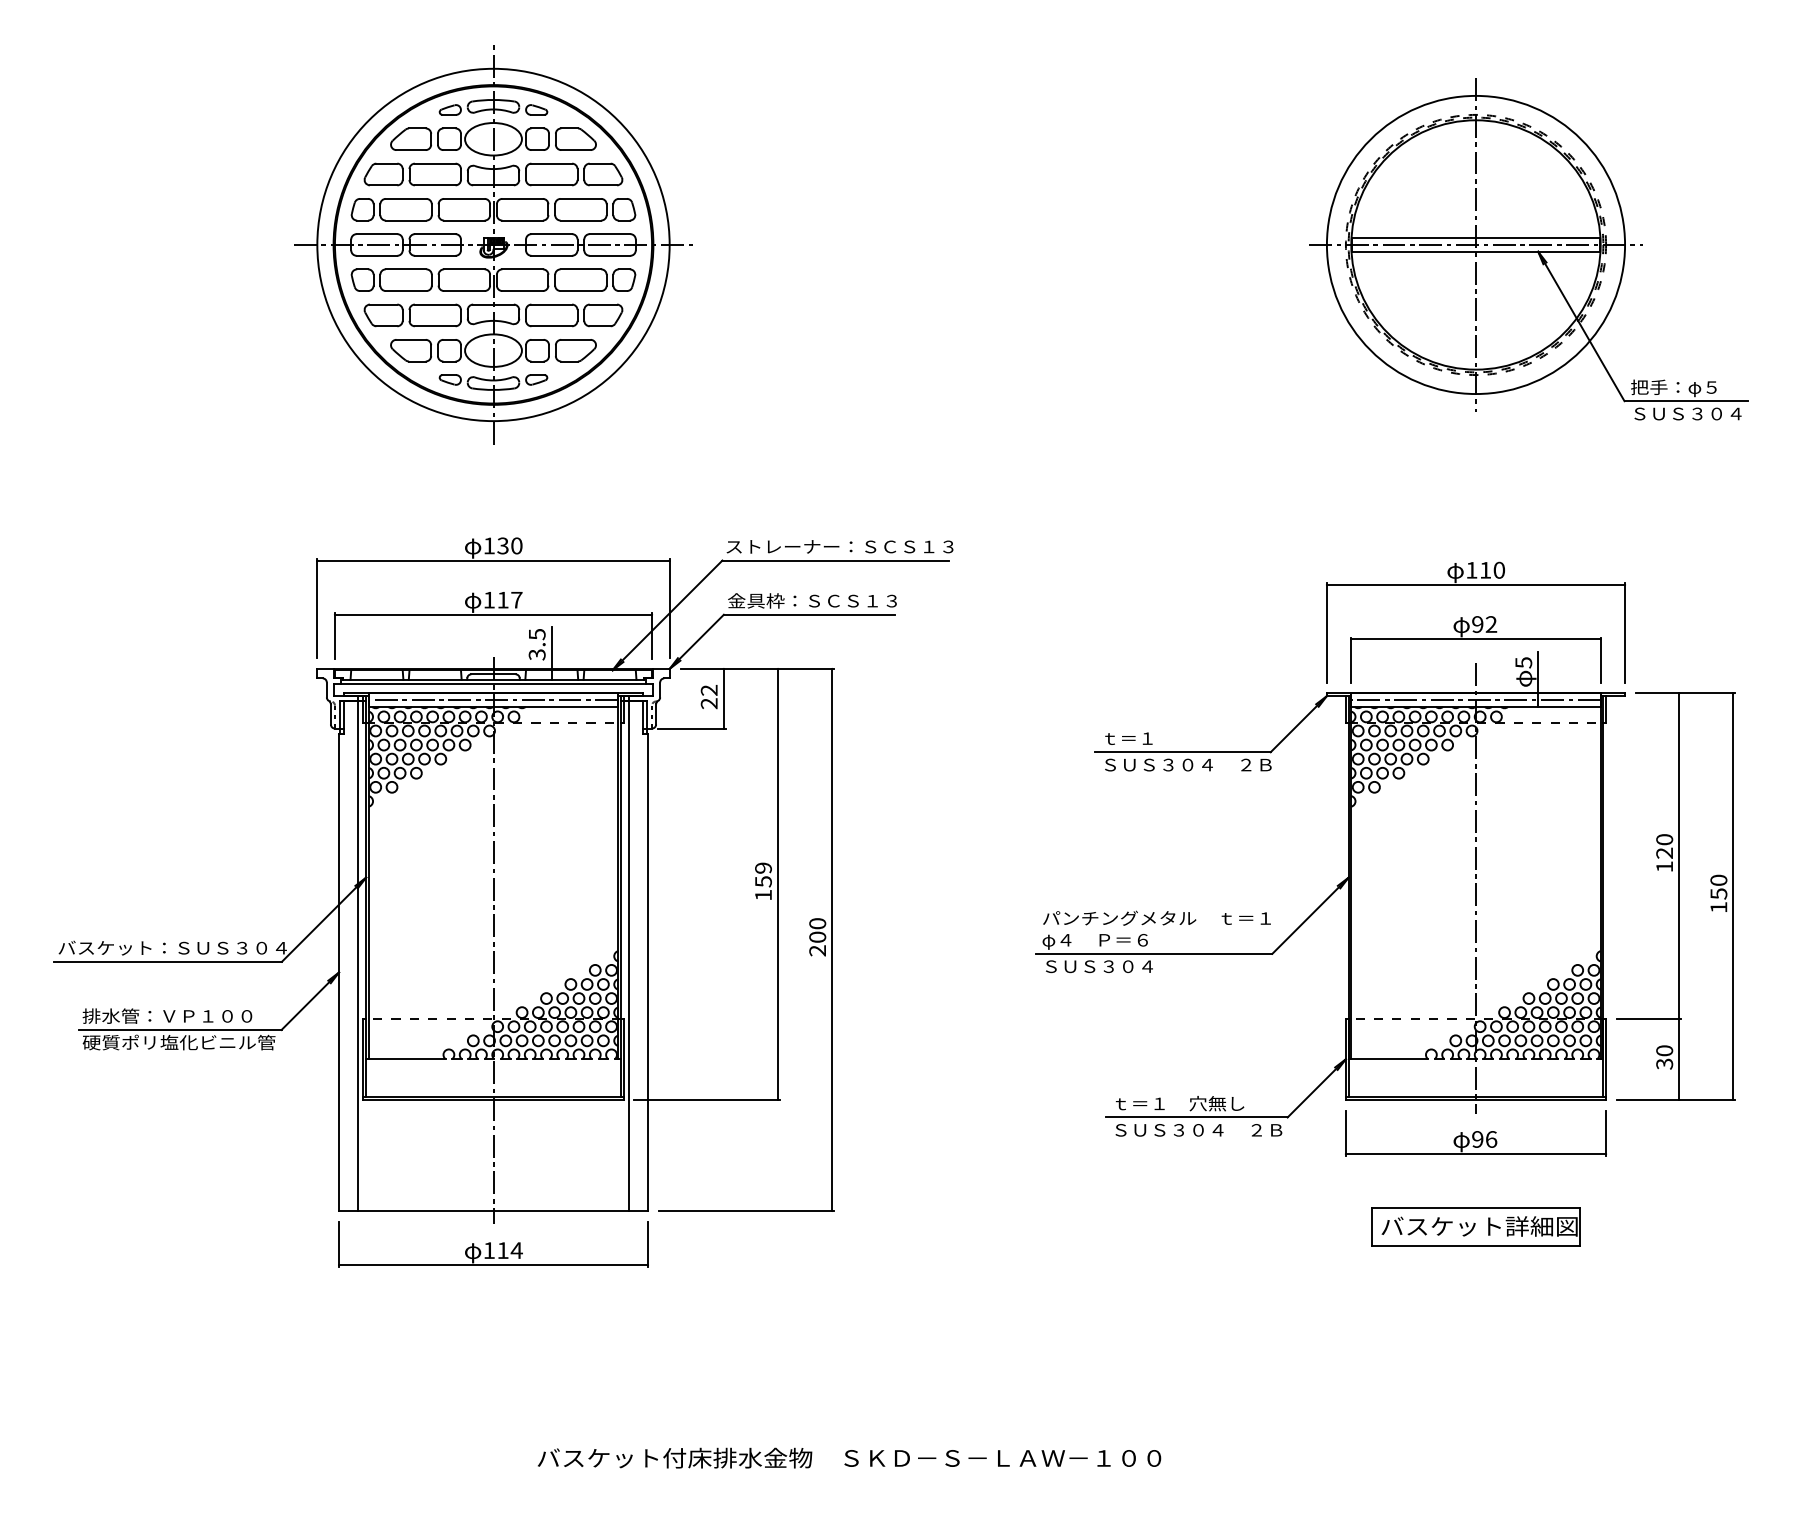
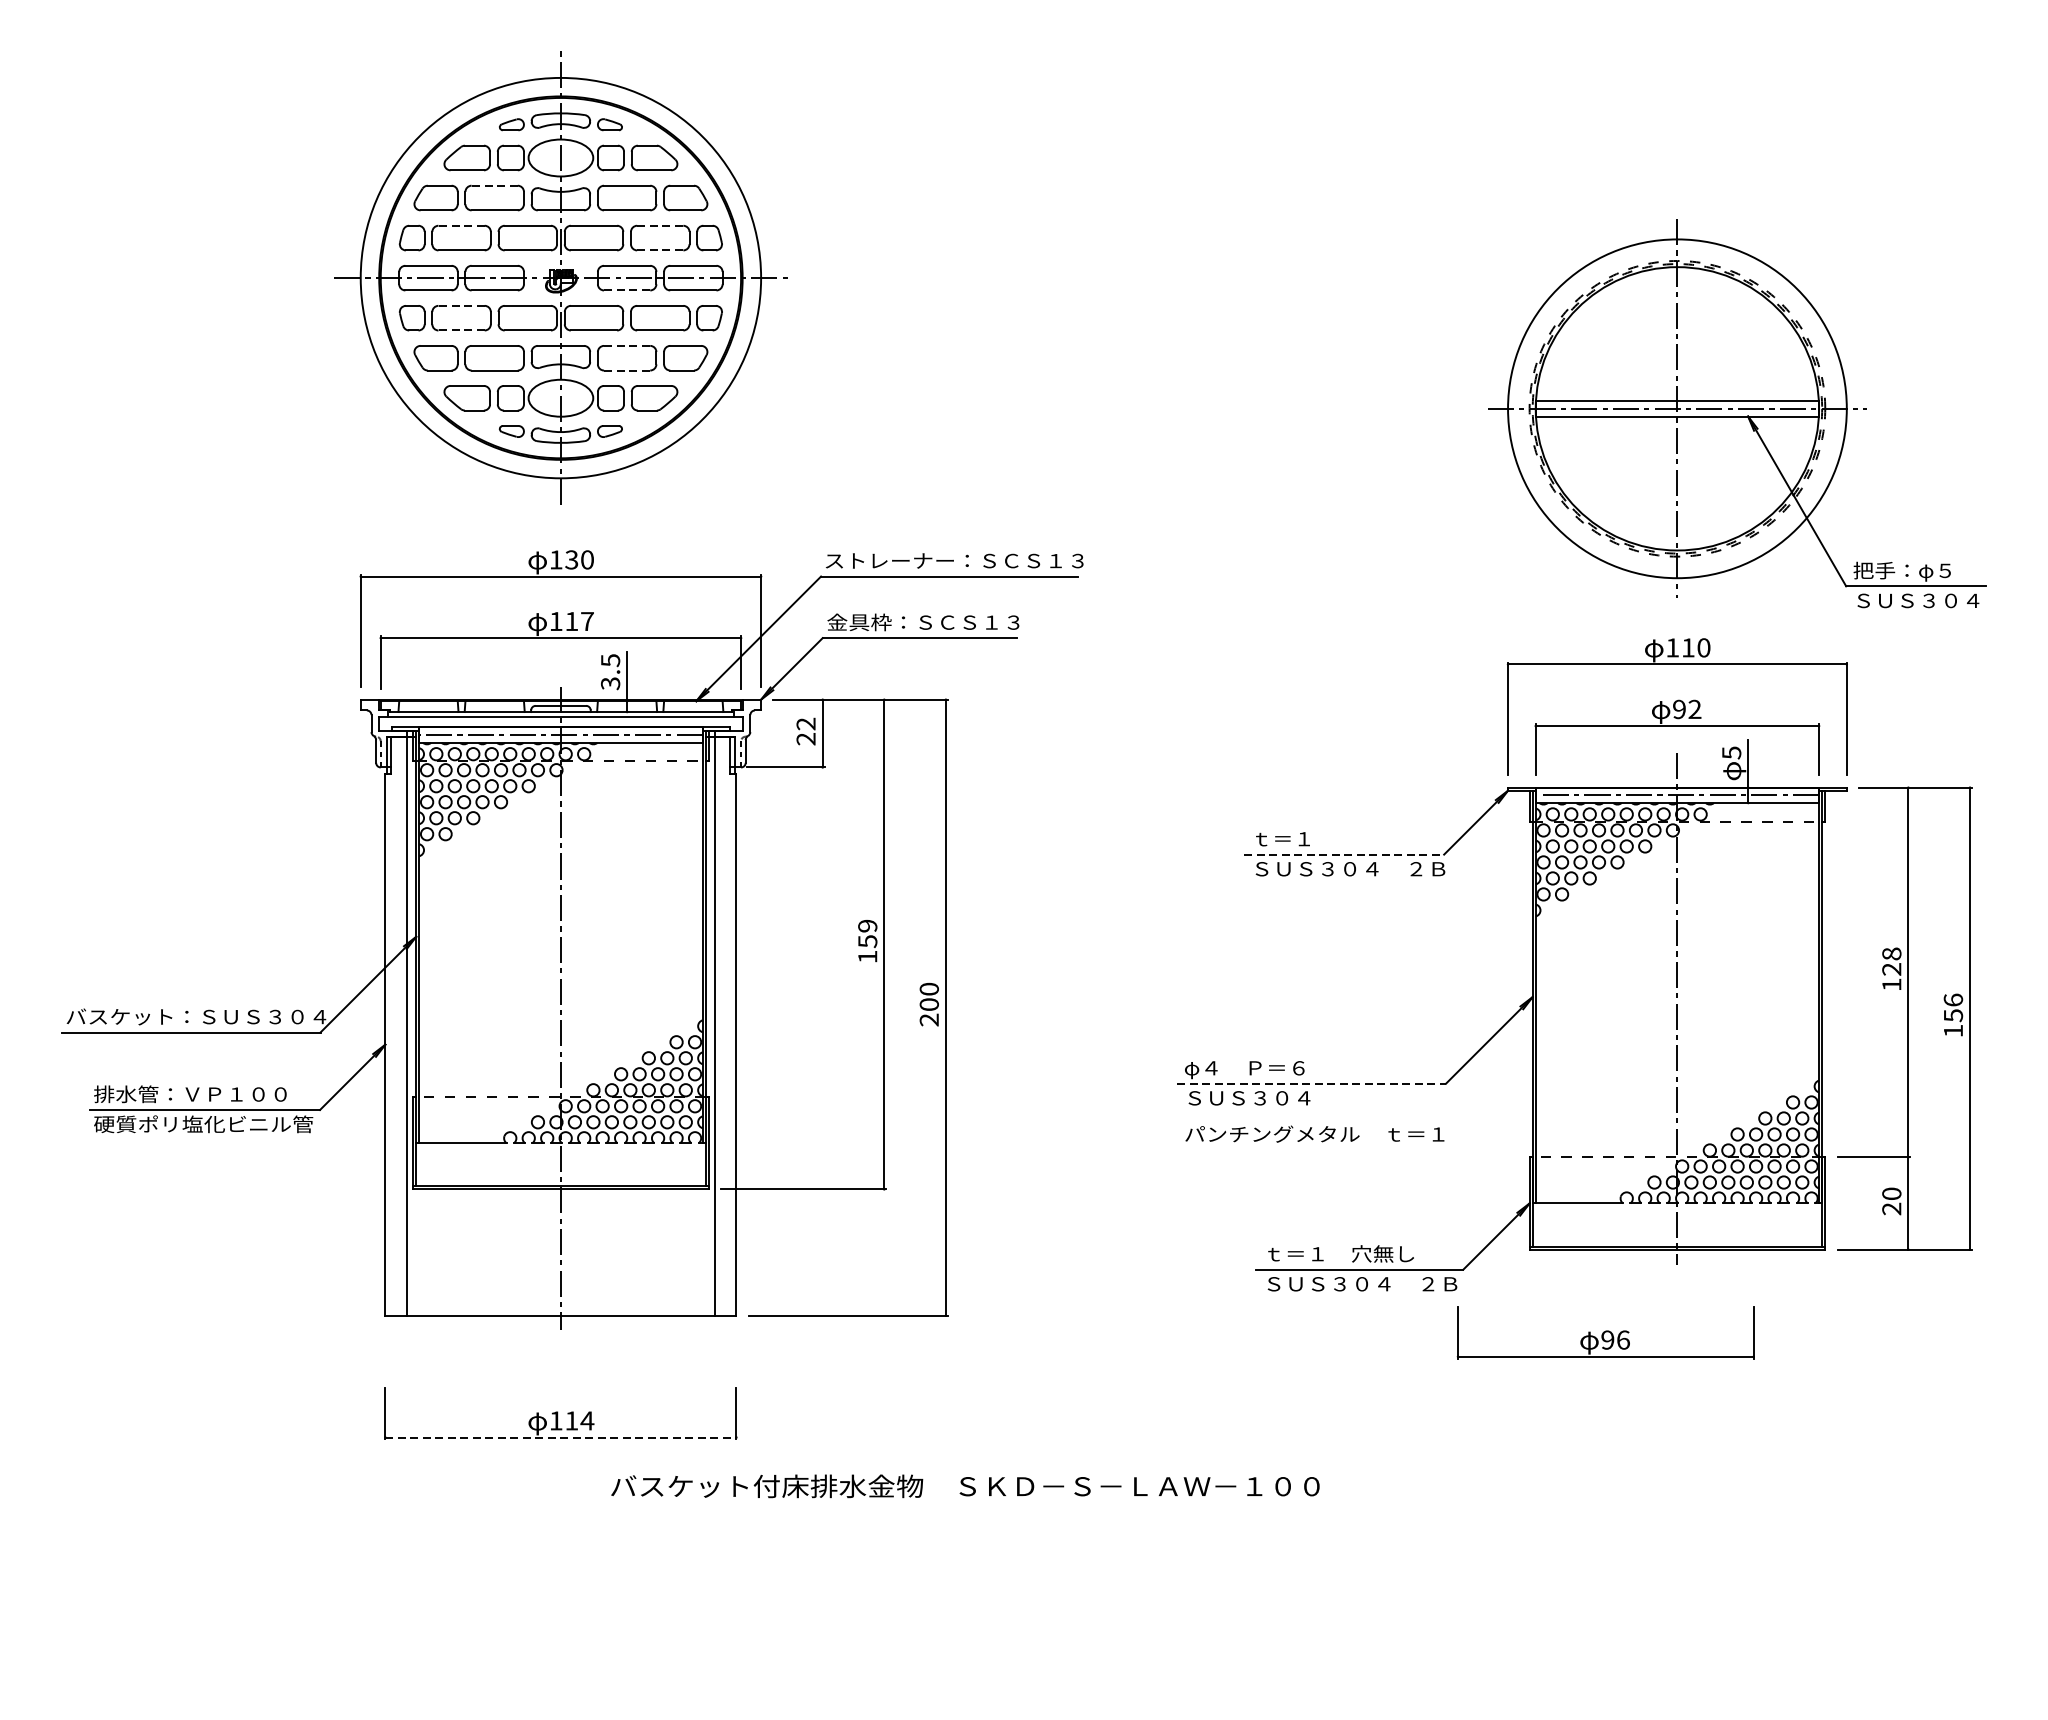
line: (434, 163) -> (493, 185), solid -> dashed
line: (405, 198) -> (460, 225), solid -> dashed
line: (581, 198) -> (660, 225), solid -> dashed
line: (581, 220) -> (660, 250), solid -> dashed
part: (1528, 249) -> (1737, 413), moved
line: (552, 255) -> (627, 290), solid -> dashed
line: (405, 269) -> (460, 306), solid -> dashed
line: (405, 291) -> (460, 331), solid -> dashed
line: (552, 304) -> (627, 345), solid -> dashed
line: (552, 326) -> (627, 370), solid -> dashed
line: (1182, 752) -> (1343, 854), solid -> dashed
text: (1664, 839) -> (1891, 953), 120 -> 128
text: (1718, 879) -> (1953, 999), 150 -> 156
part: (503, 880) -> (572, 940), moved
text: (1156, 917) -> (1314, 1133), moved
line: (1154, 953) -> (1312, 1083), solid -> dashed
text: (1665, 1063) -> (1892, 1208), 30 -> 20
part: (1475, 1133) -> (1605, 1333), moved
part: (1475, 1226) -> (1676, 1393), removed
line: (494, 1265) -> (562, 1437), solid -> dashed
text: (849, 1457) -> (965, 1485), moved

